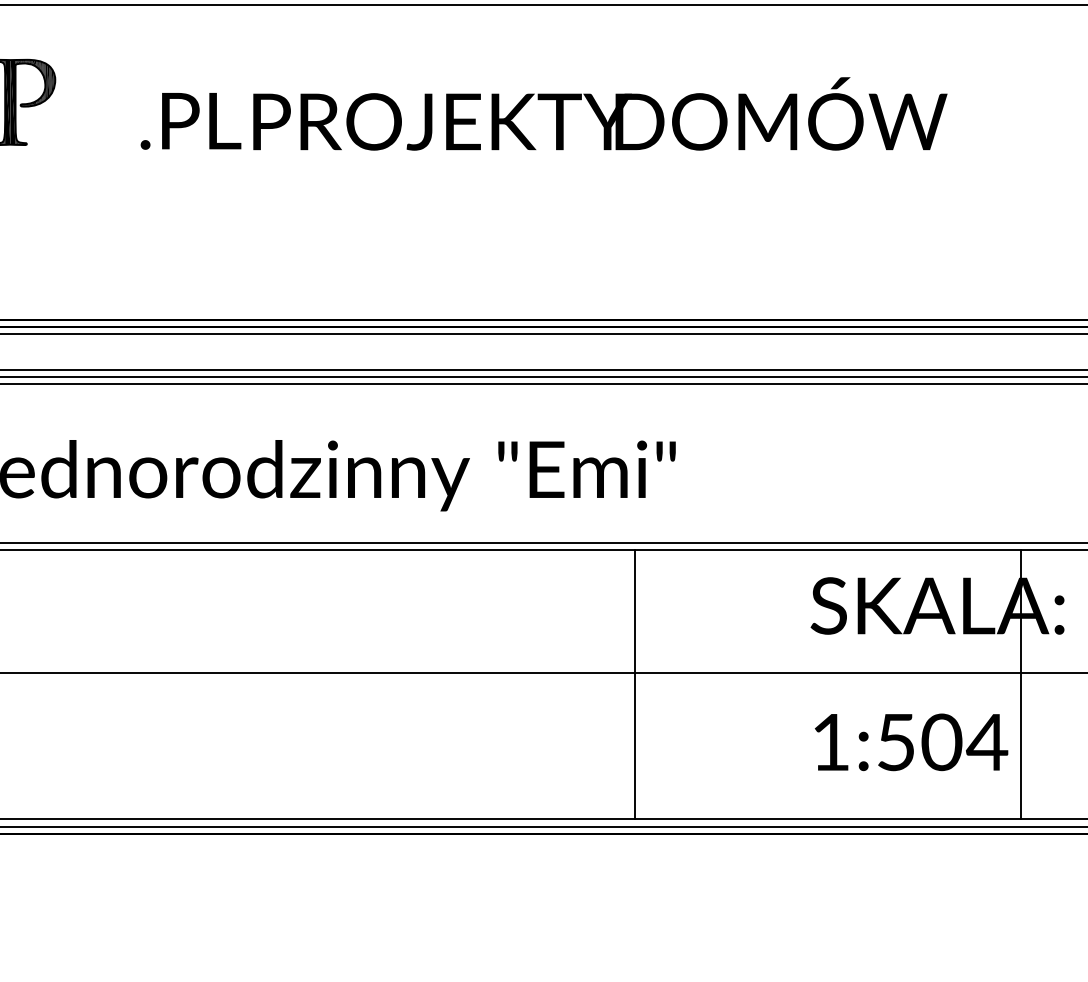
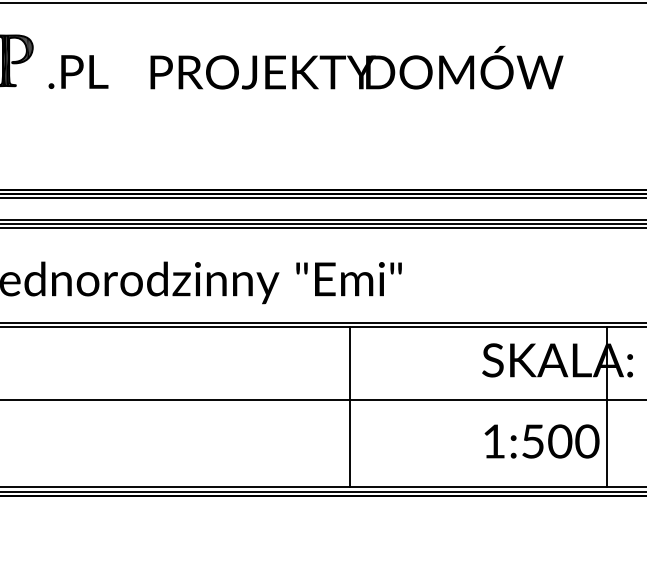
text: (190, 120) -> (78, 71), moved
line: (634, 685) -> (349, 407), moved
text: (986, 742) -> (586, 441), 1:504 -> 1:500

